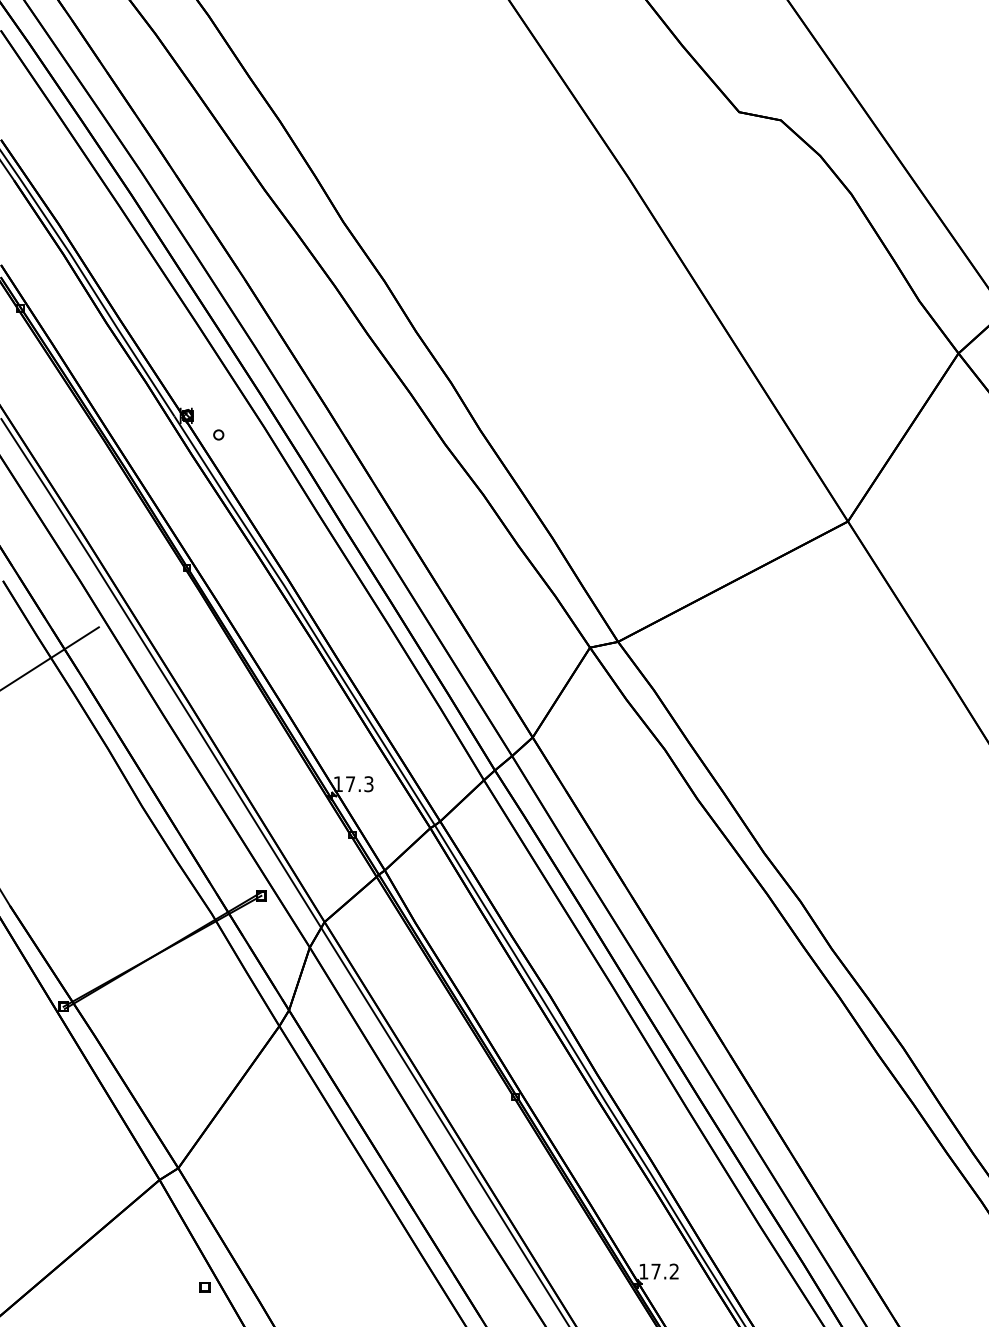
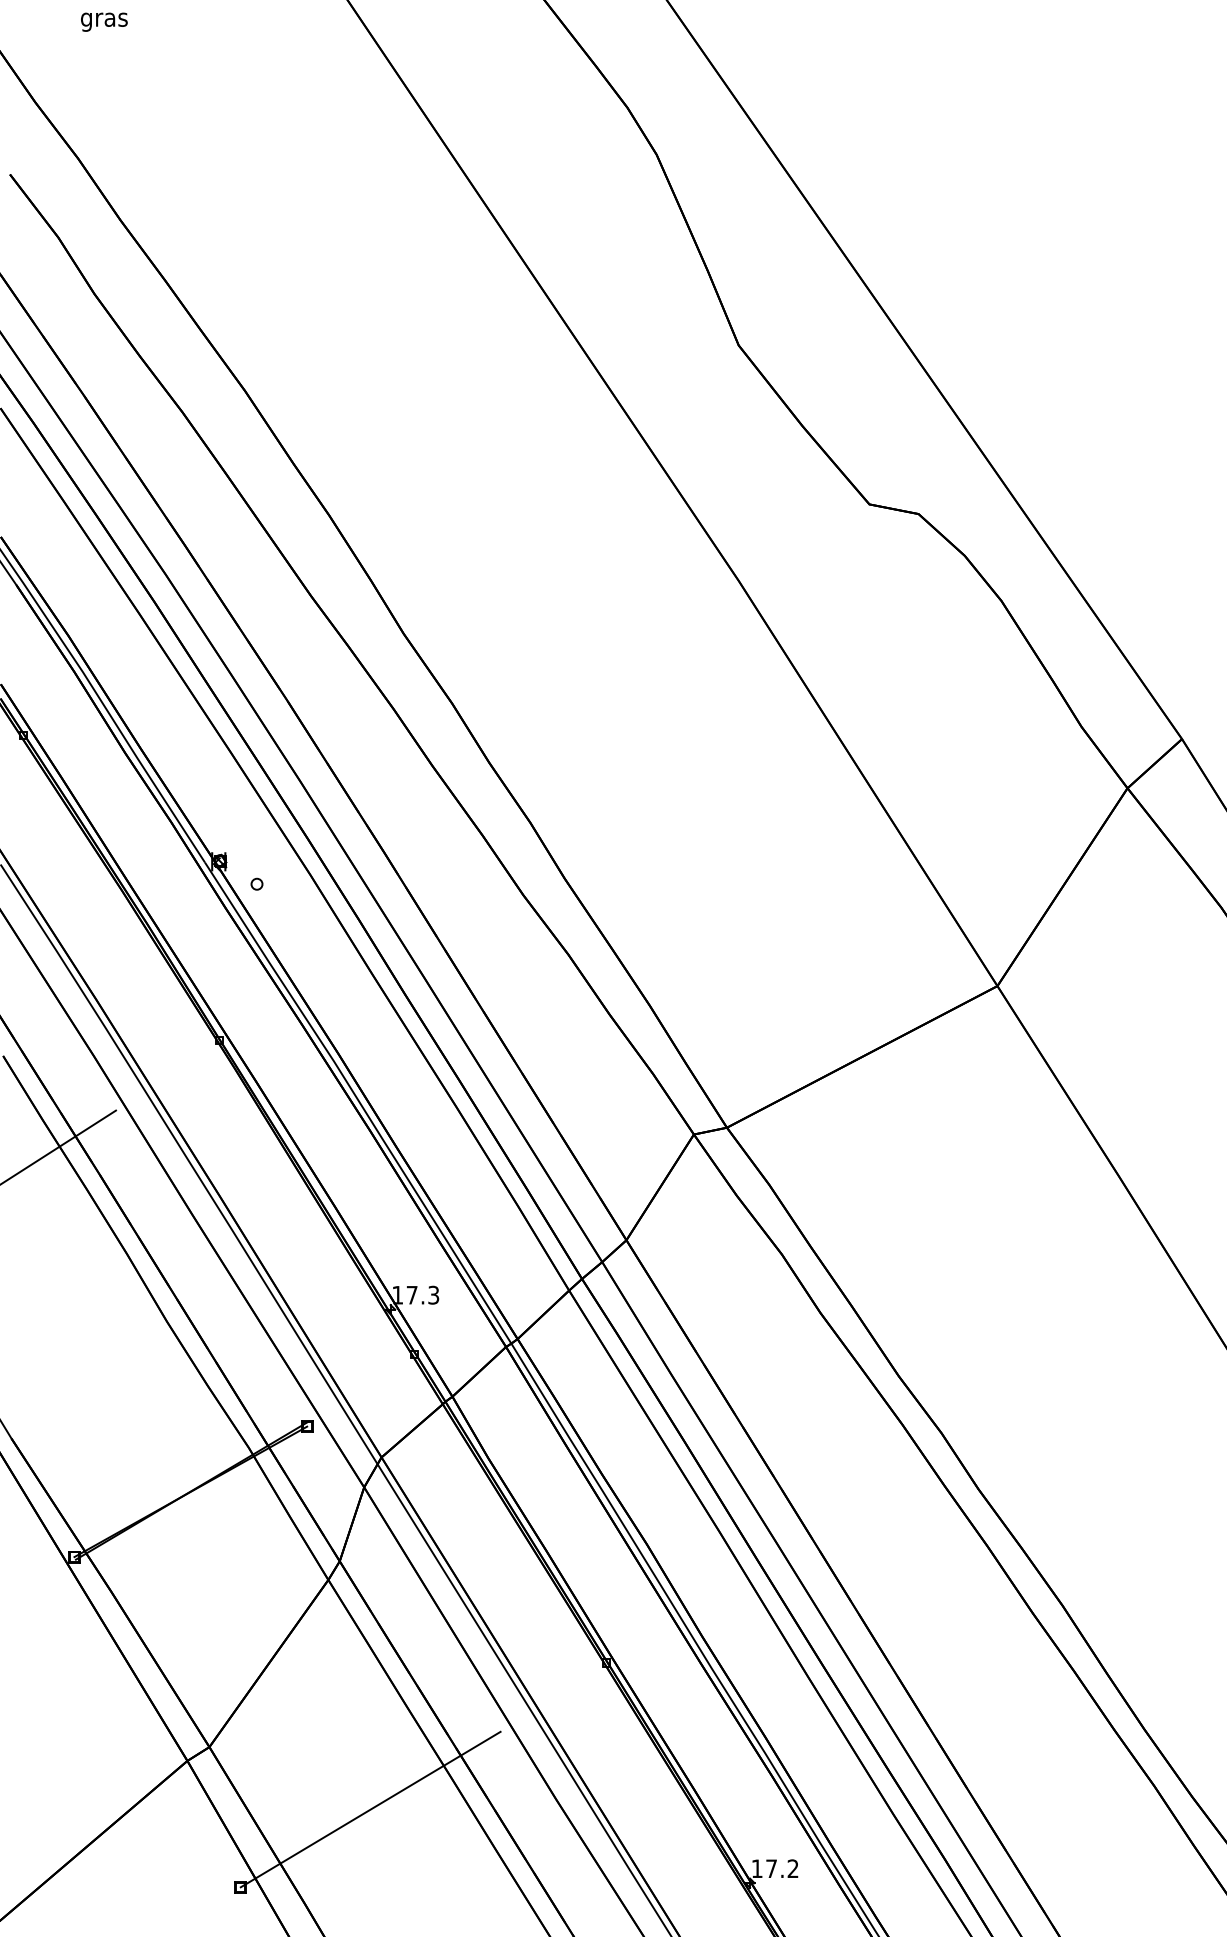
line: (315, 1221) -> (370, 1809), added

